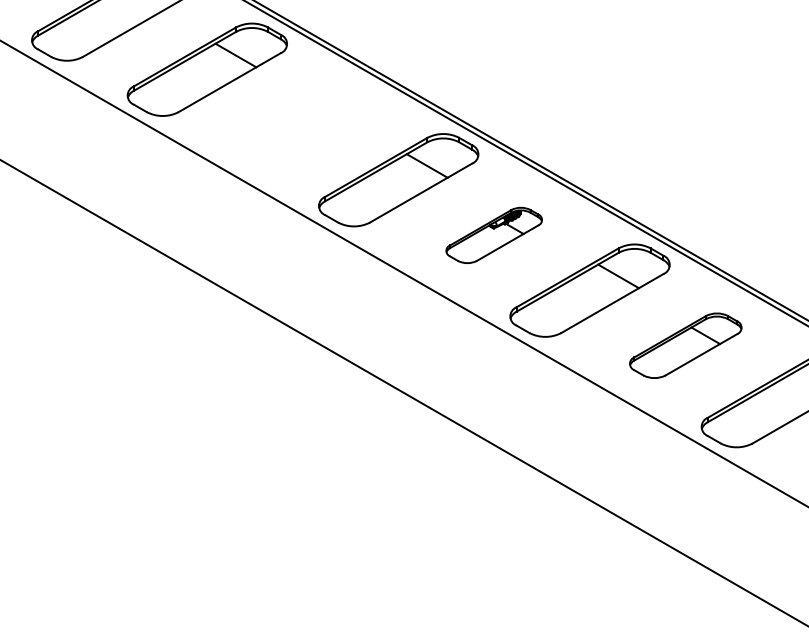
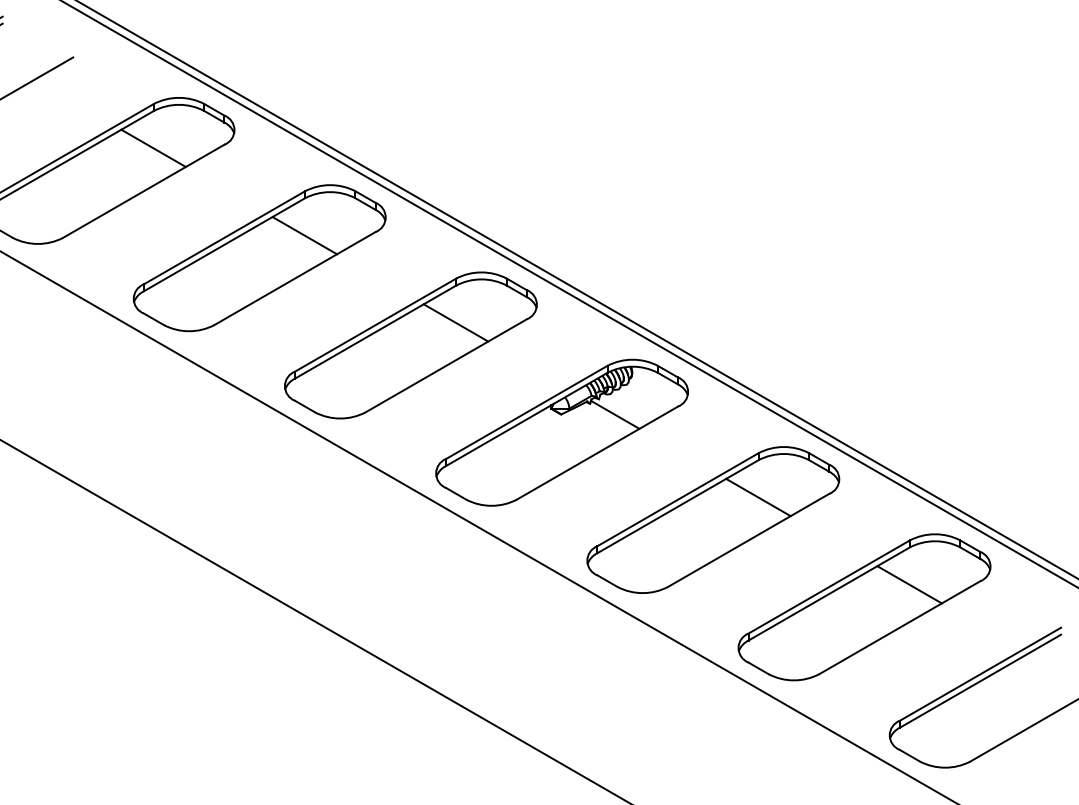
part: (302, 124) -> (258, 257), added
part: (493, 235) -> (560, 432), size x1.67
part: (685, 345) -> (864, 606), size x1.43

